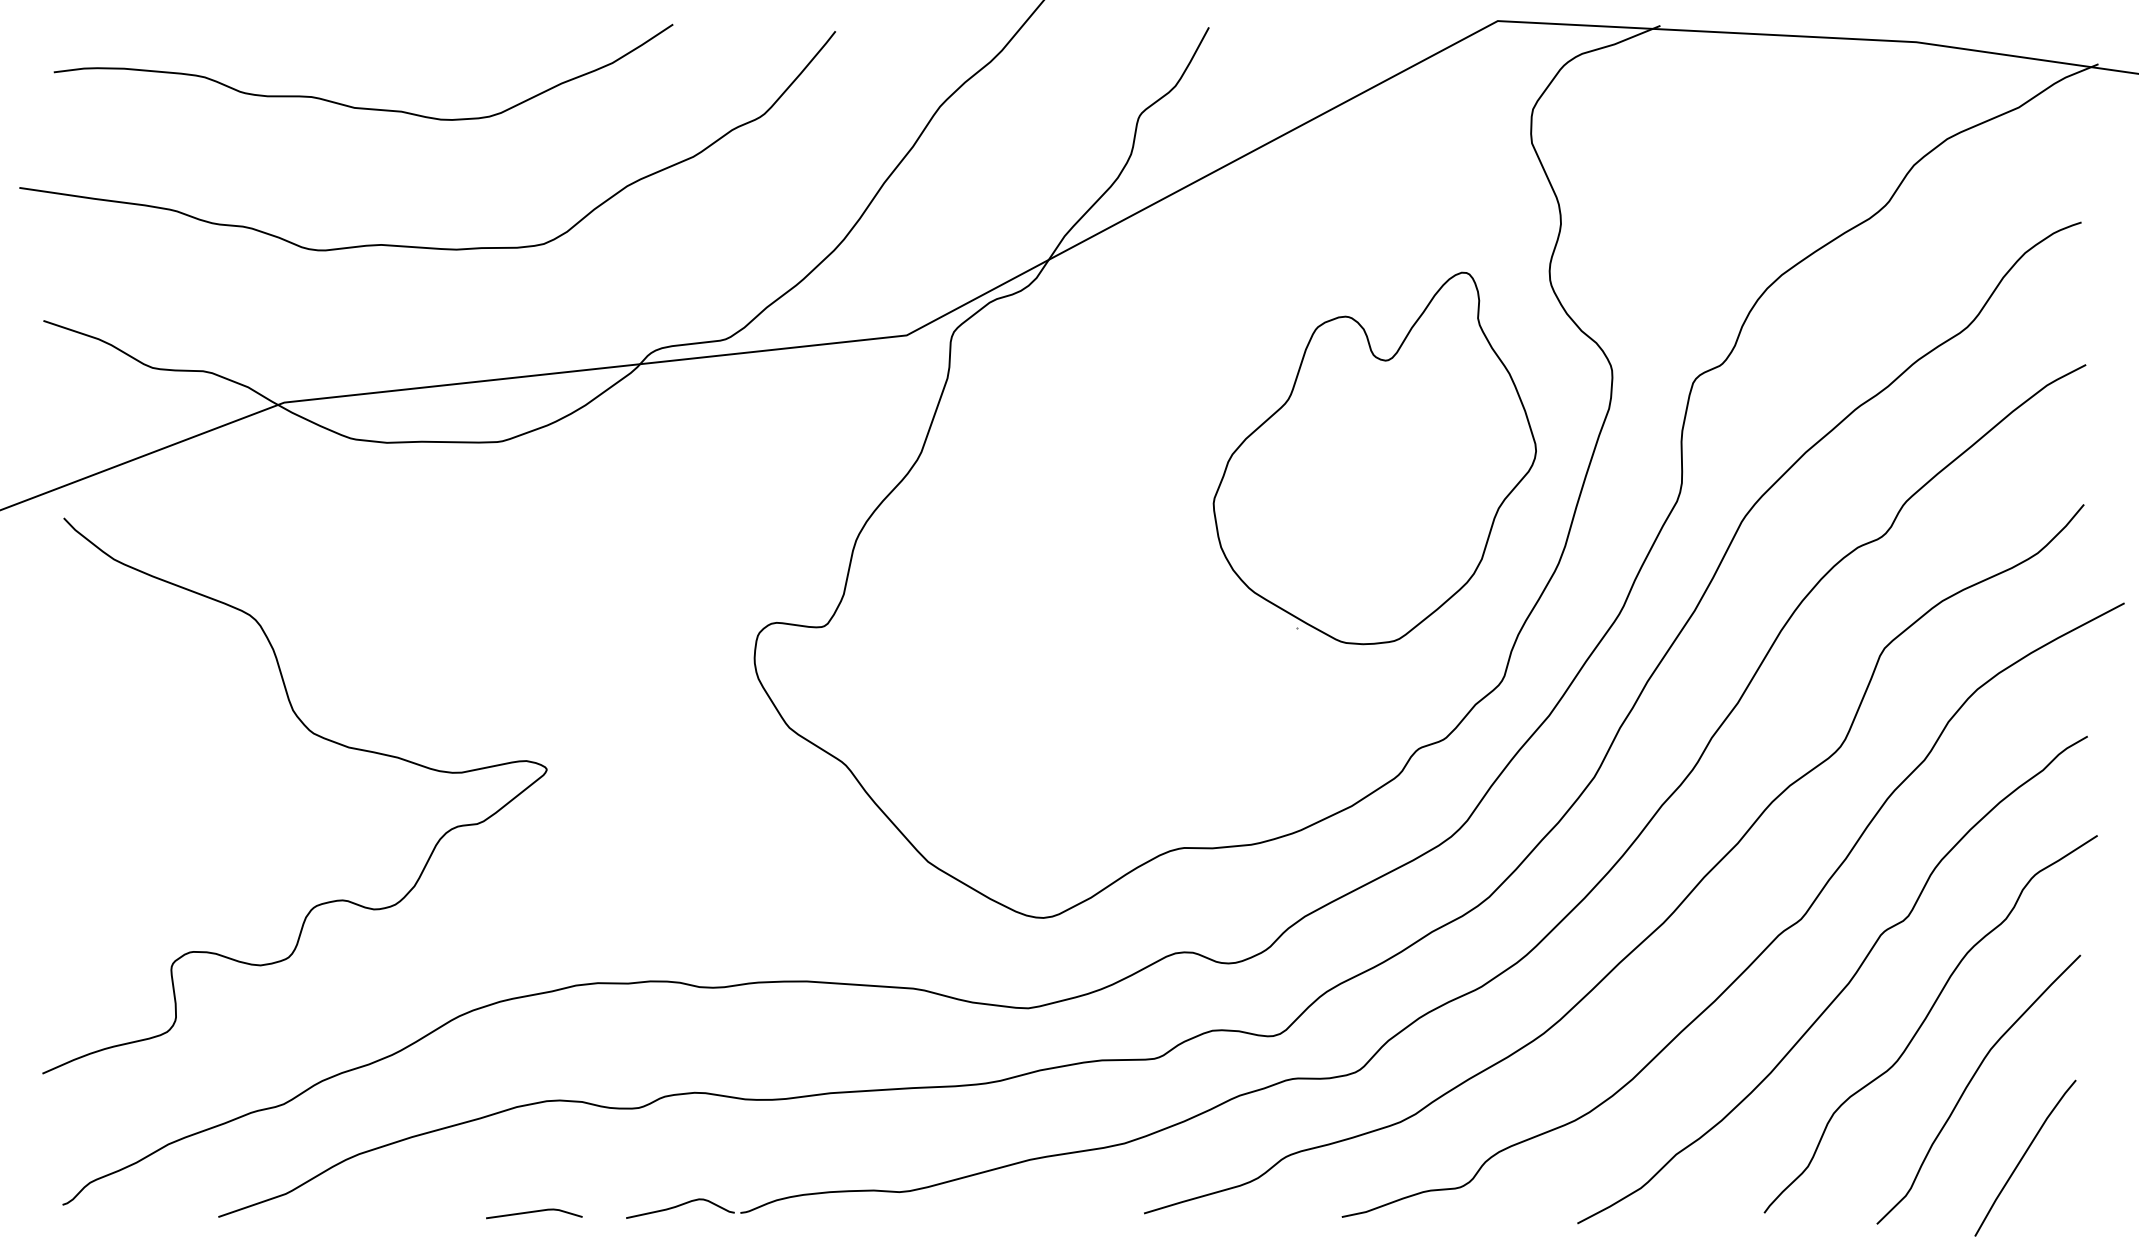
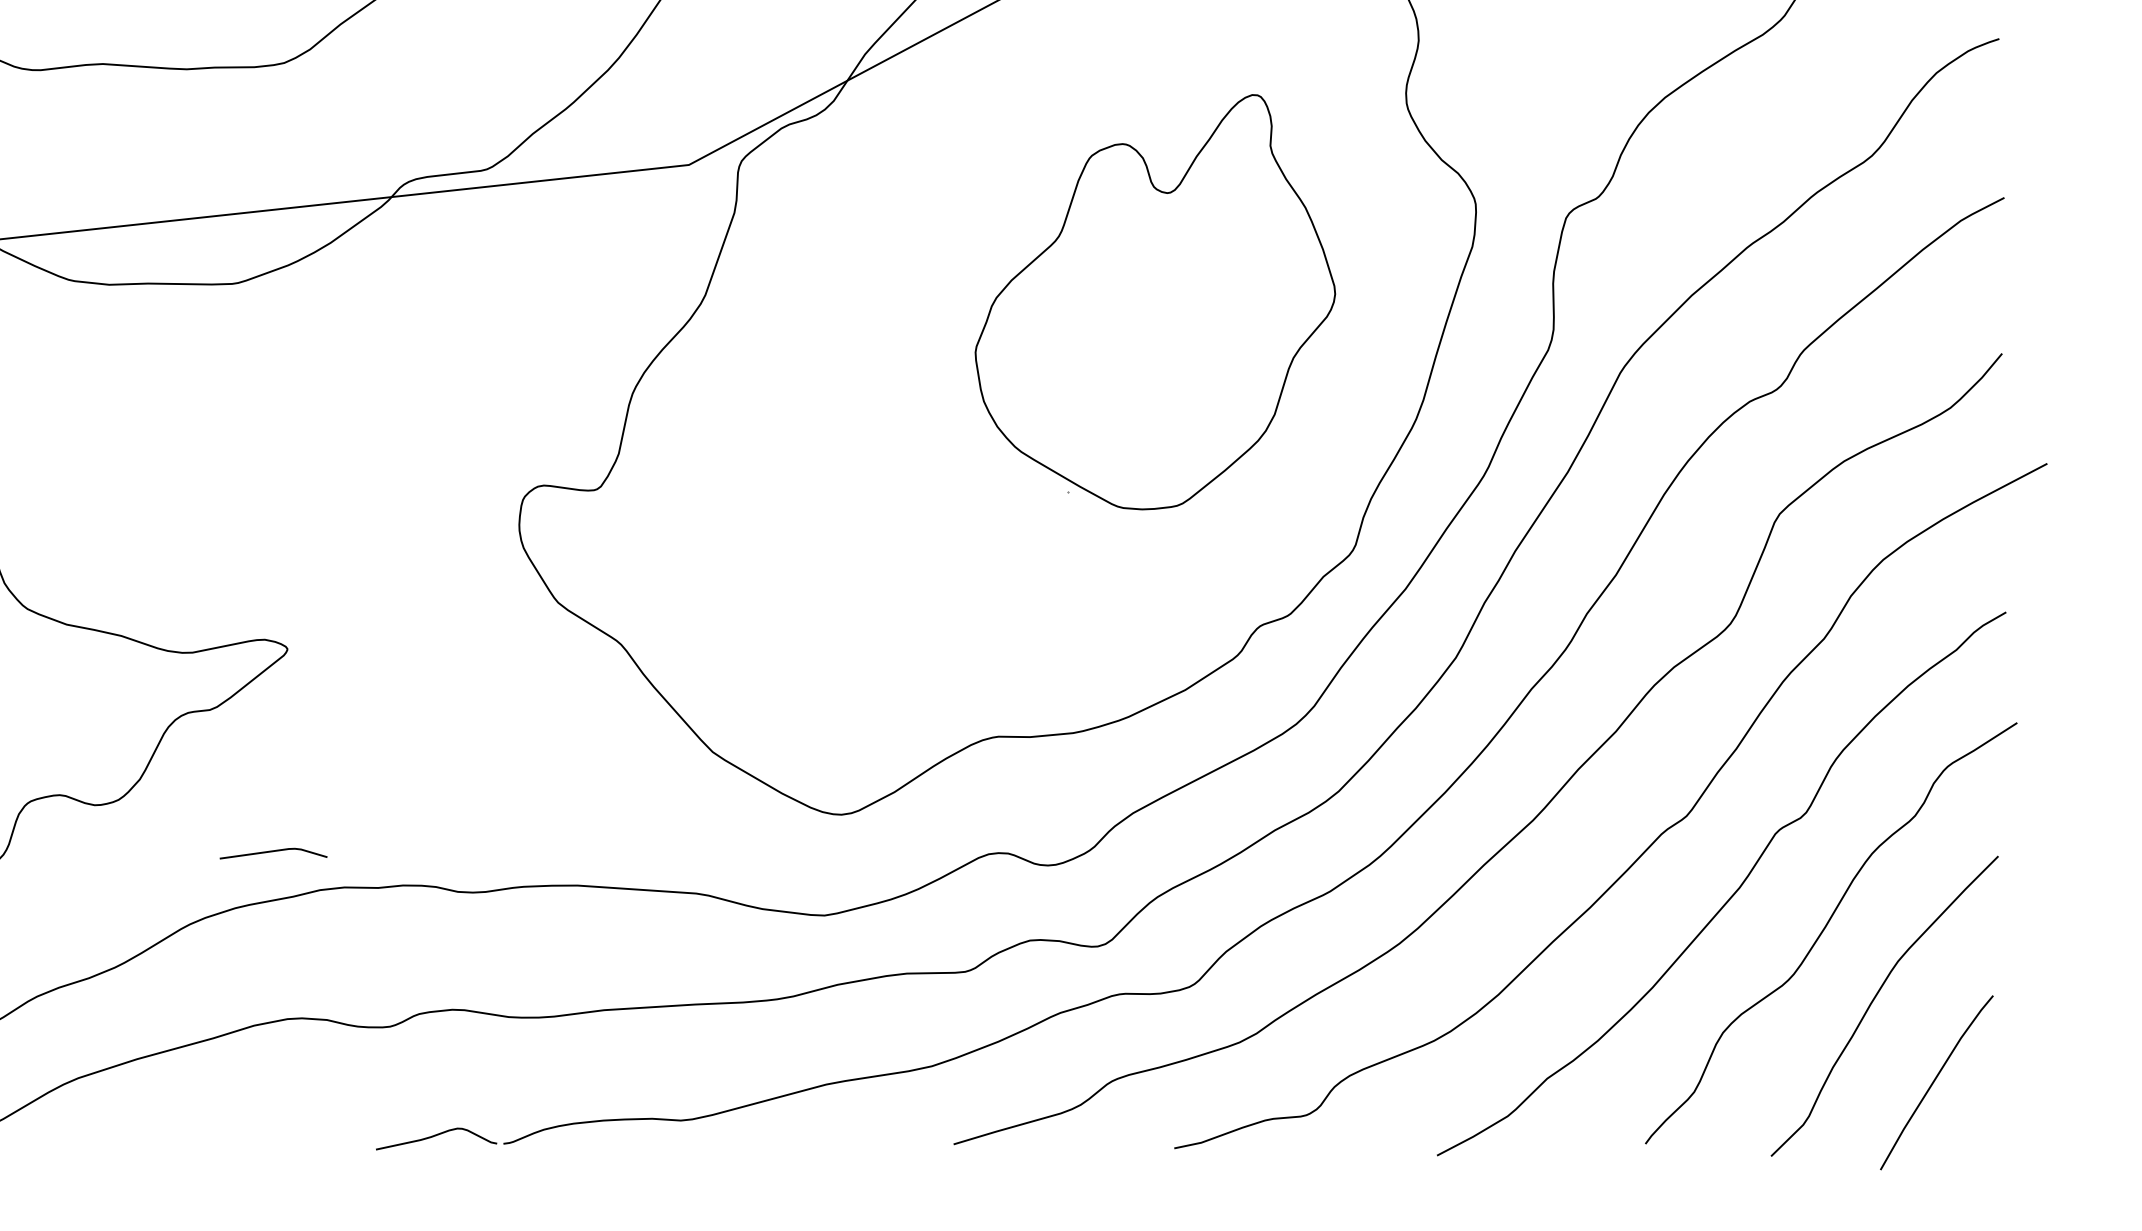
part: (1374, 458) -> (1154, 302), moved
line: (534, 1212) -> (273, 852), moved

